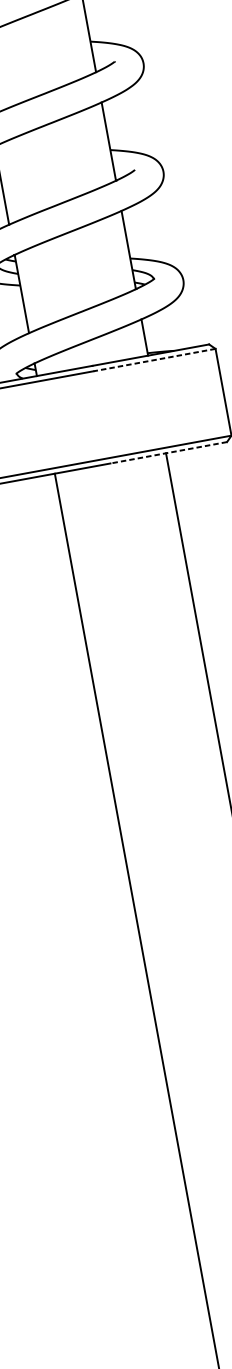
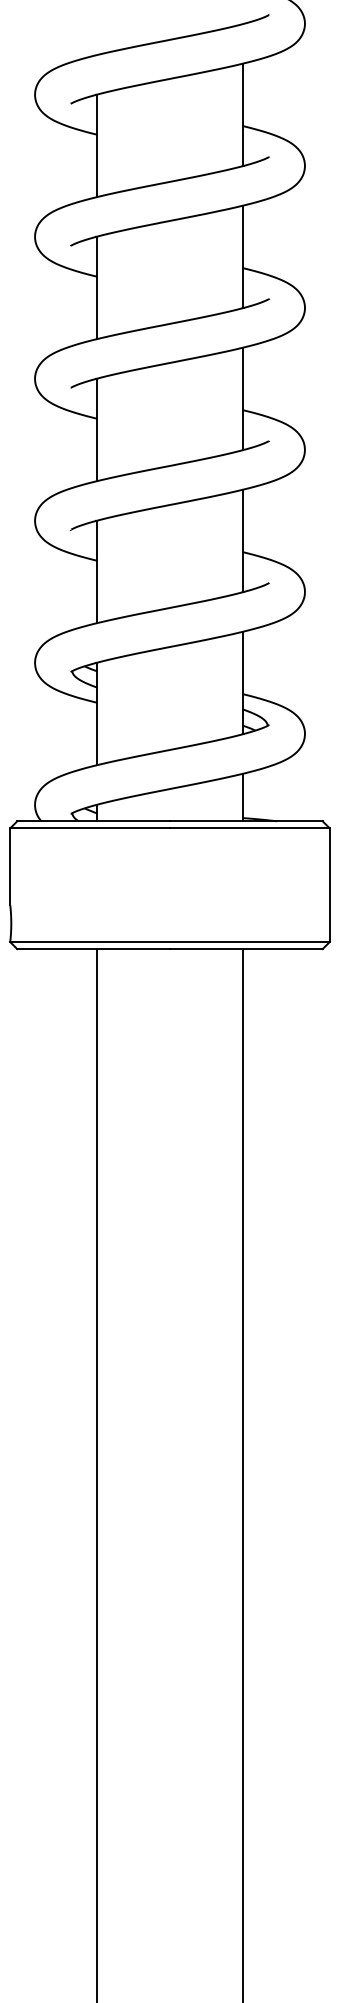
line: (154, 360) -> (249, 828), dashed -> solid
line: (168, 453) -> (245, 949), dashed -> solid

